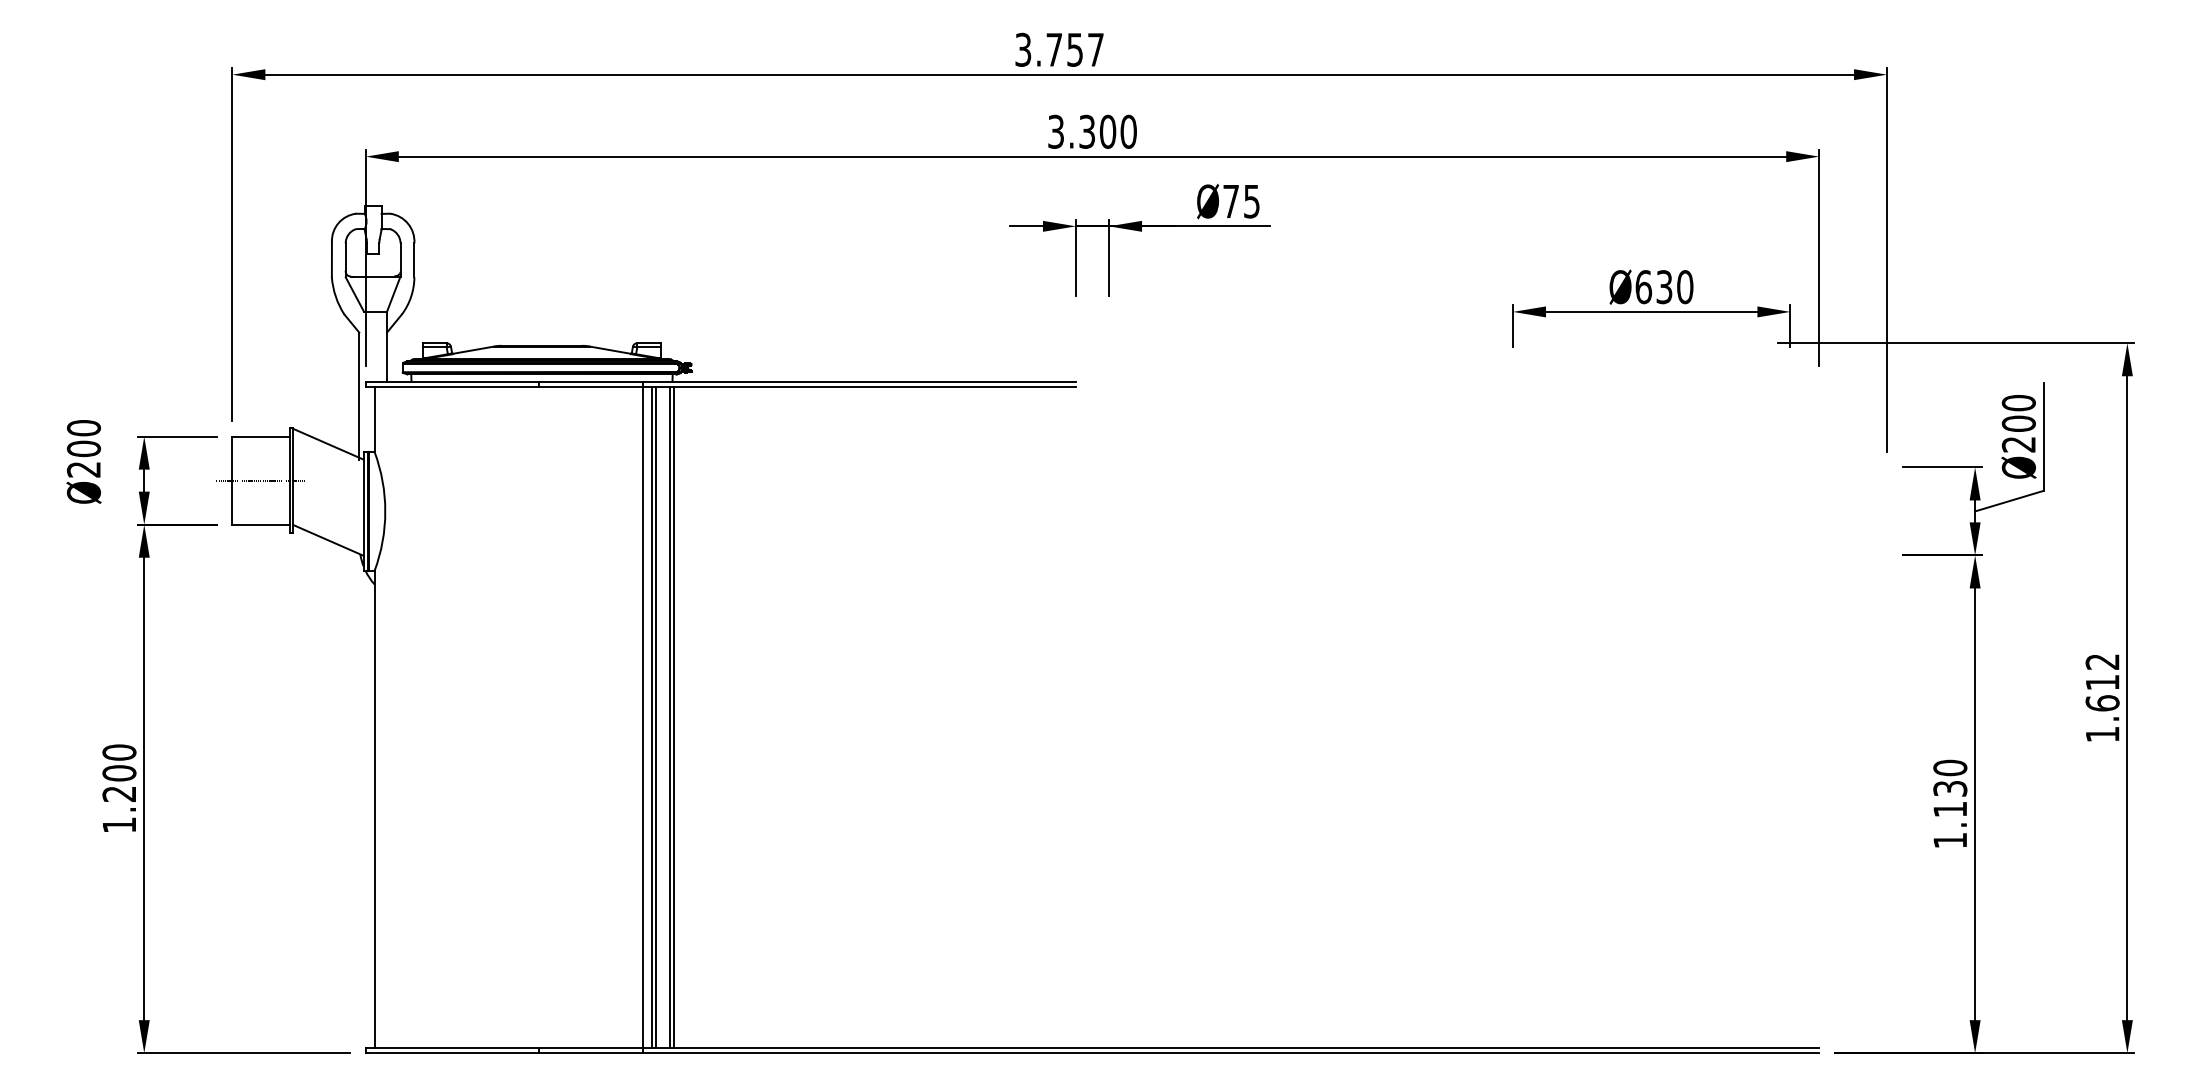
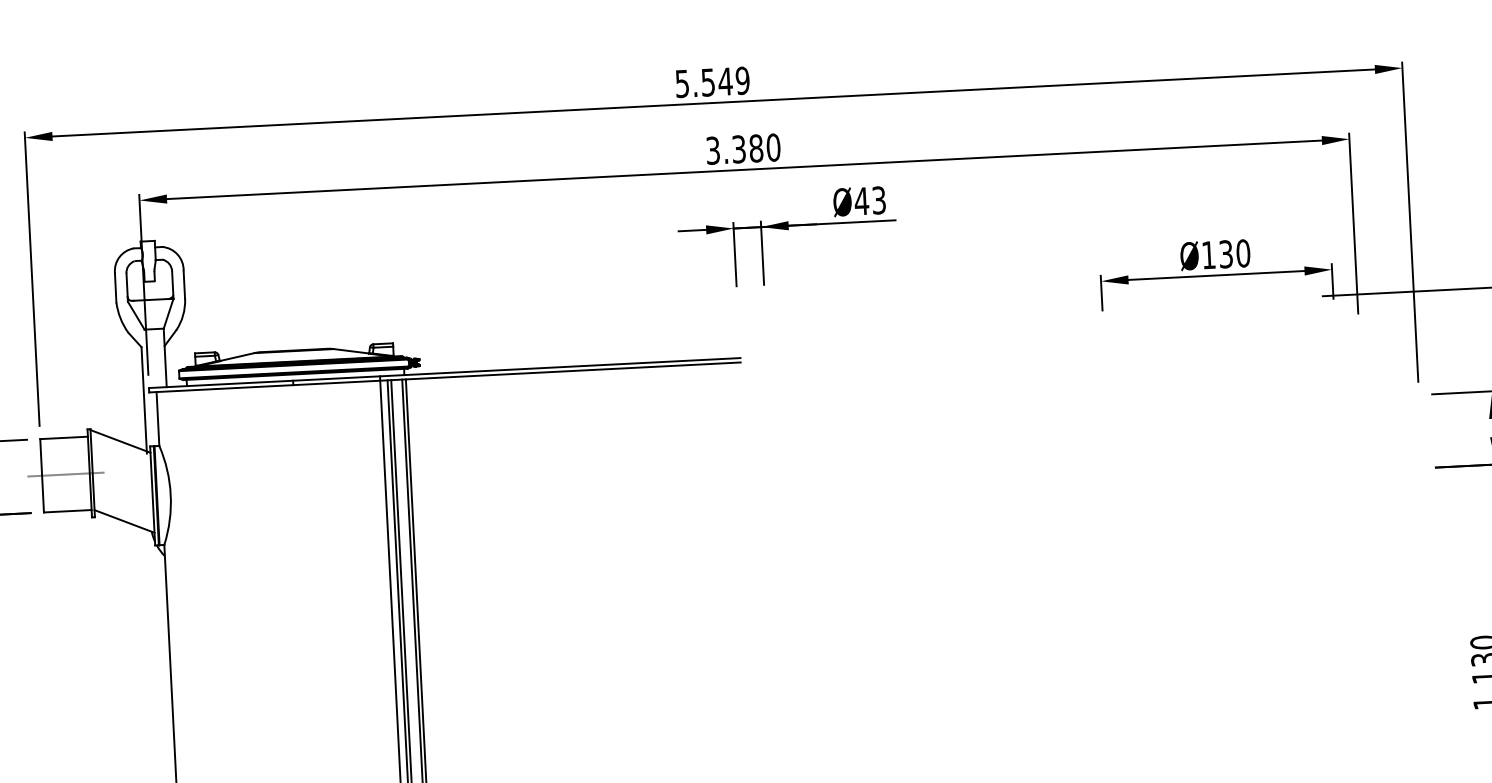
text: (1059, 49) -> (712, 82), 3.757 -> 5.549
text: (1107, 131) -> (755, 148), 3.300 -> 3.380
text: (1240, 200) -> (869, 200), Ø75 -> Ø43
text: (1643, 287) -> (1208, 255), Ø630 -> Ø130

